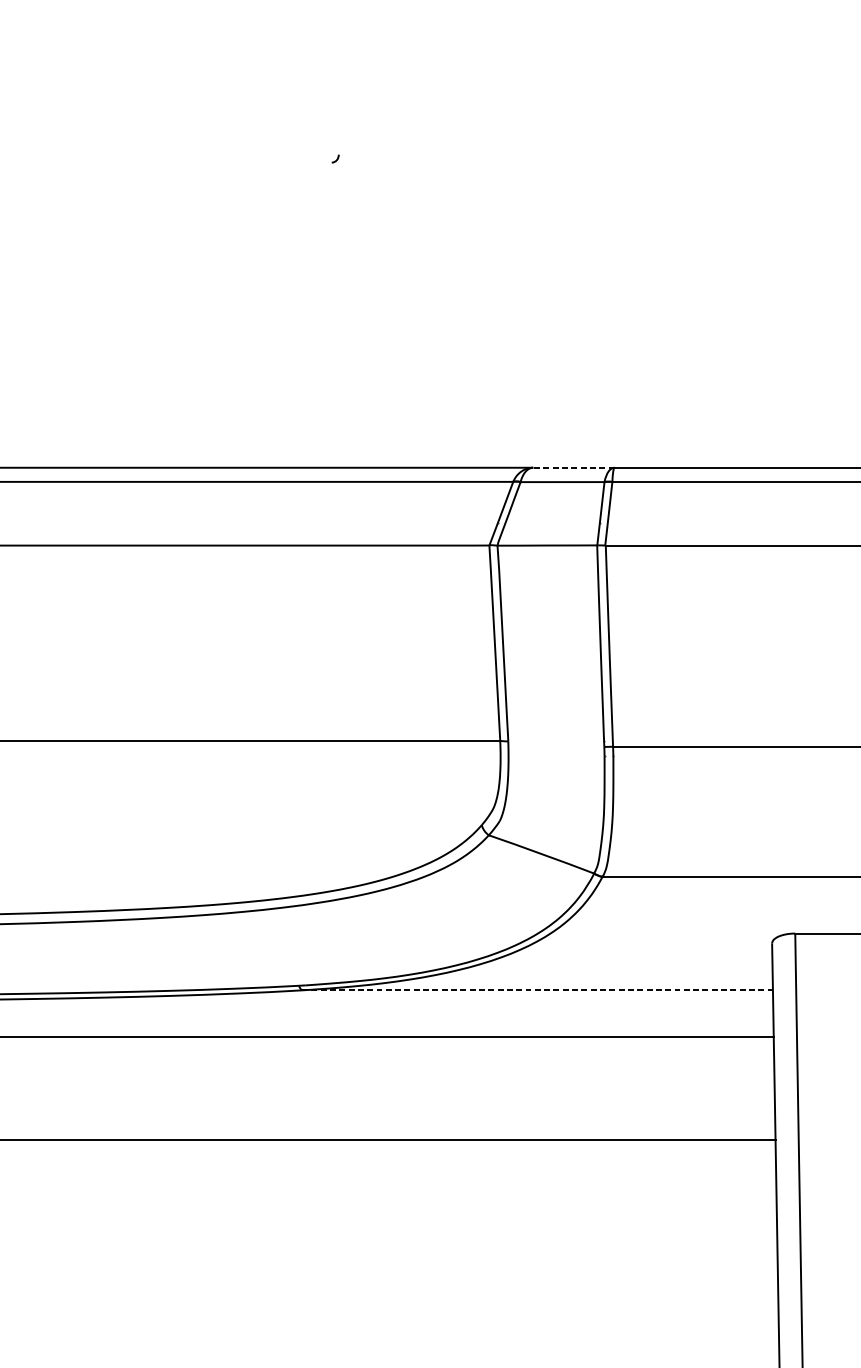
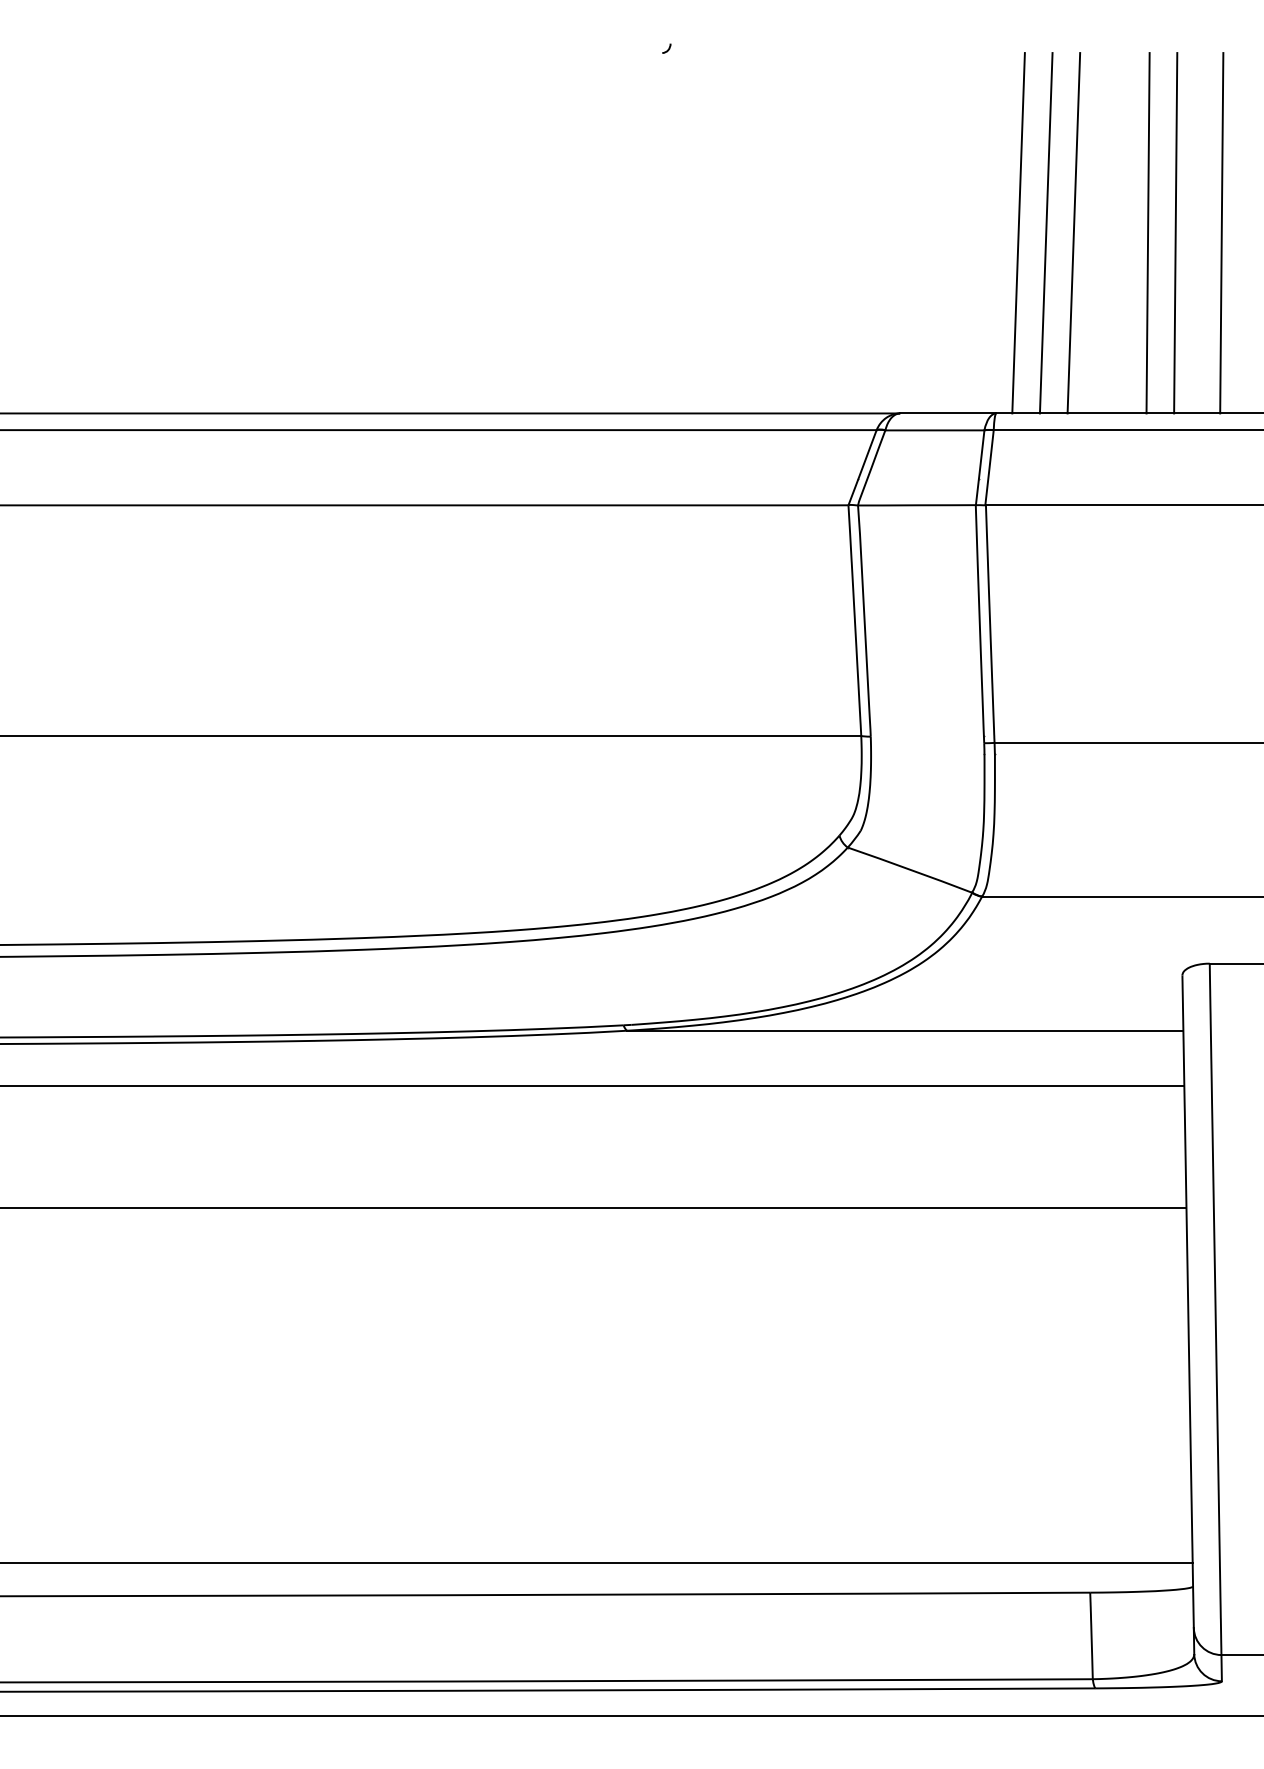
line: (633, 315) -> (1018, 233), added
line: (656, 315) -> (1045, 233), added
line: (679, 315) -> (1073, 233), added
line: (742, 315) -> (1147, 233), added
line: (766, 315) -> (1175, 233), added
line: (805, 315) -> (1221, 233), added
line: (573, 467) -> (947, 413), dashed -> solid
line: (537, 990) -> (905, 1030), dashed -> solid

